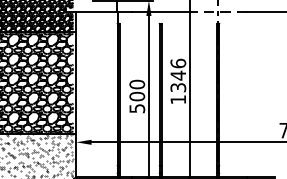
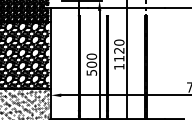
line: (217, 12) -> (145, 8), dashed -> solid
text: (178, 75) -> (119, 50), 1346 -> 1120

